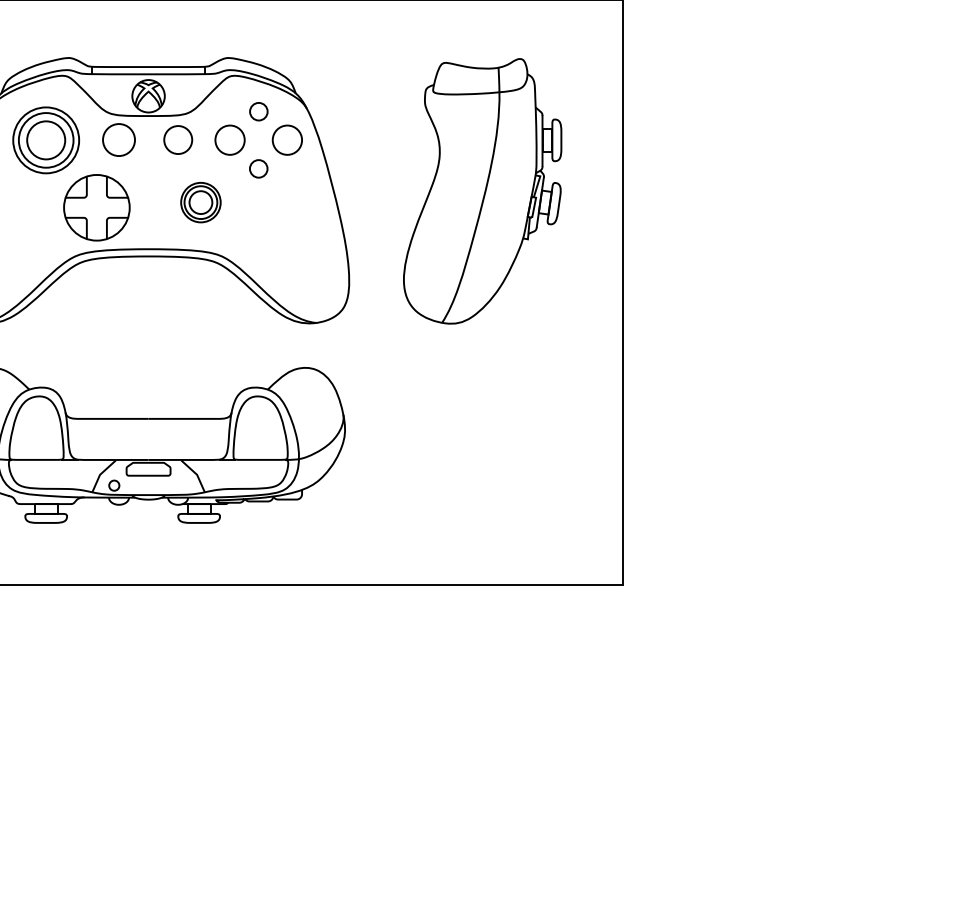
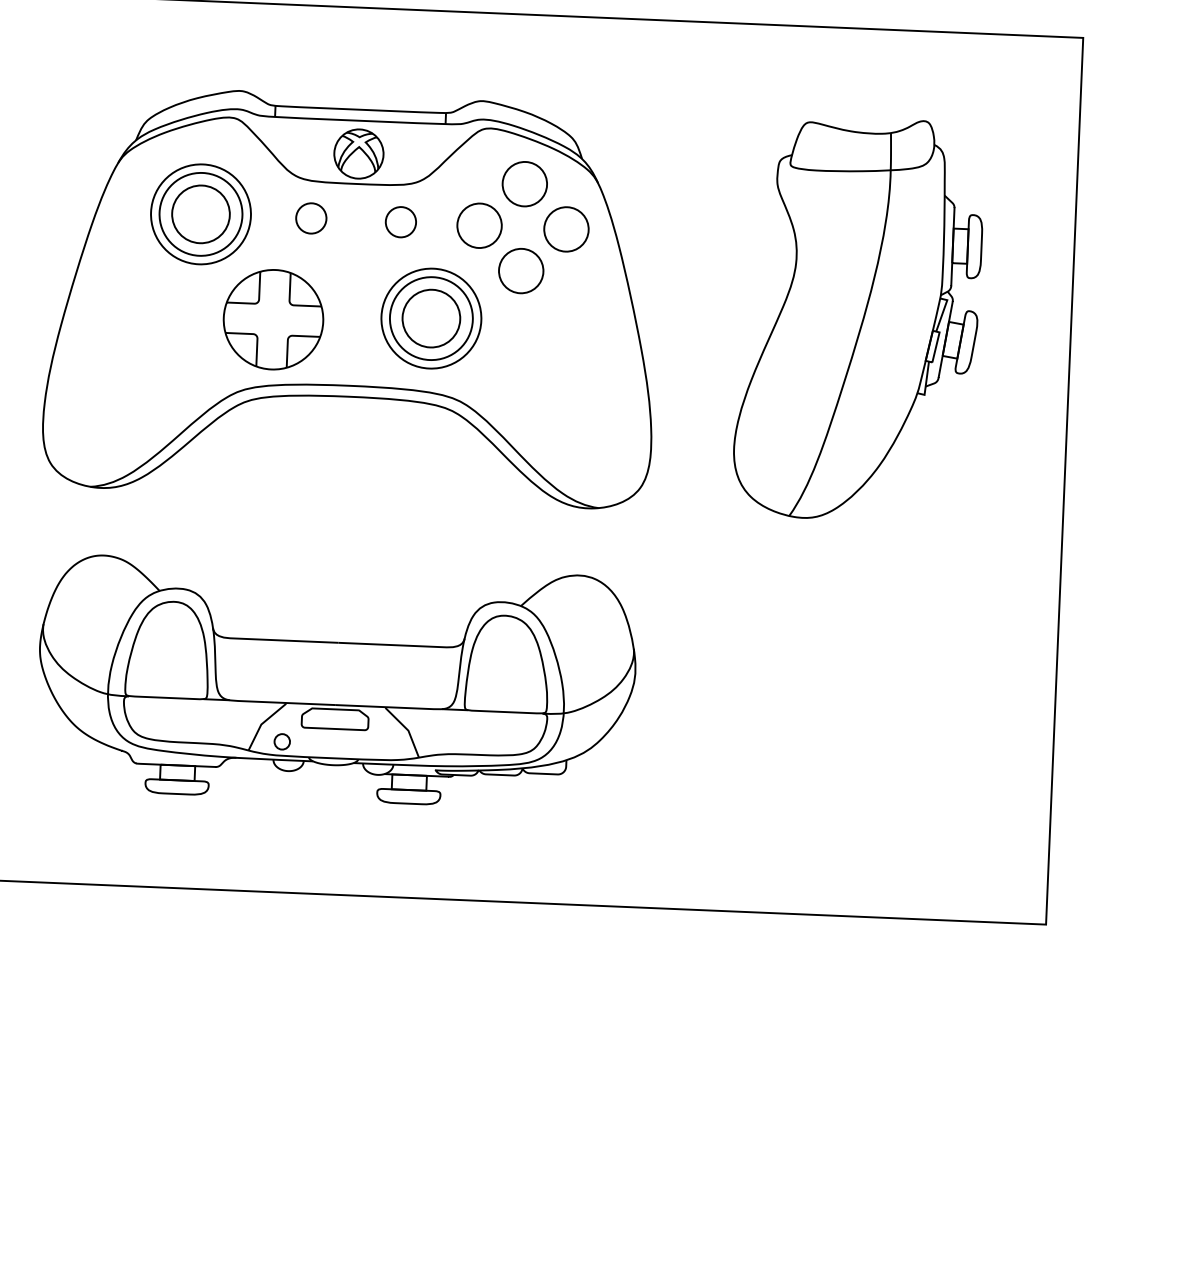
circle: (258, 111) -> (524, 184), size x1.67
circle: (118, 139) -> (310, 217), size x0.62
circle: (177, 139) -> (399, 221), size x0.71
circle: (258, 168) -> (520, 270), size x1.67
part: (200, 202) -> (430, 318), size x1.67

